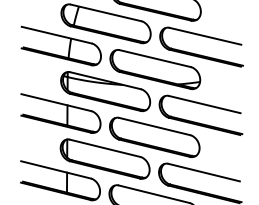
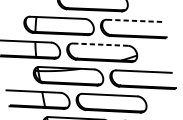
line: (205, 36) -> (134, 21), solid -> dashed
line: (155, 58) -> (100, 44), solid -> dashed

